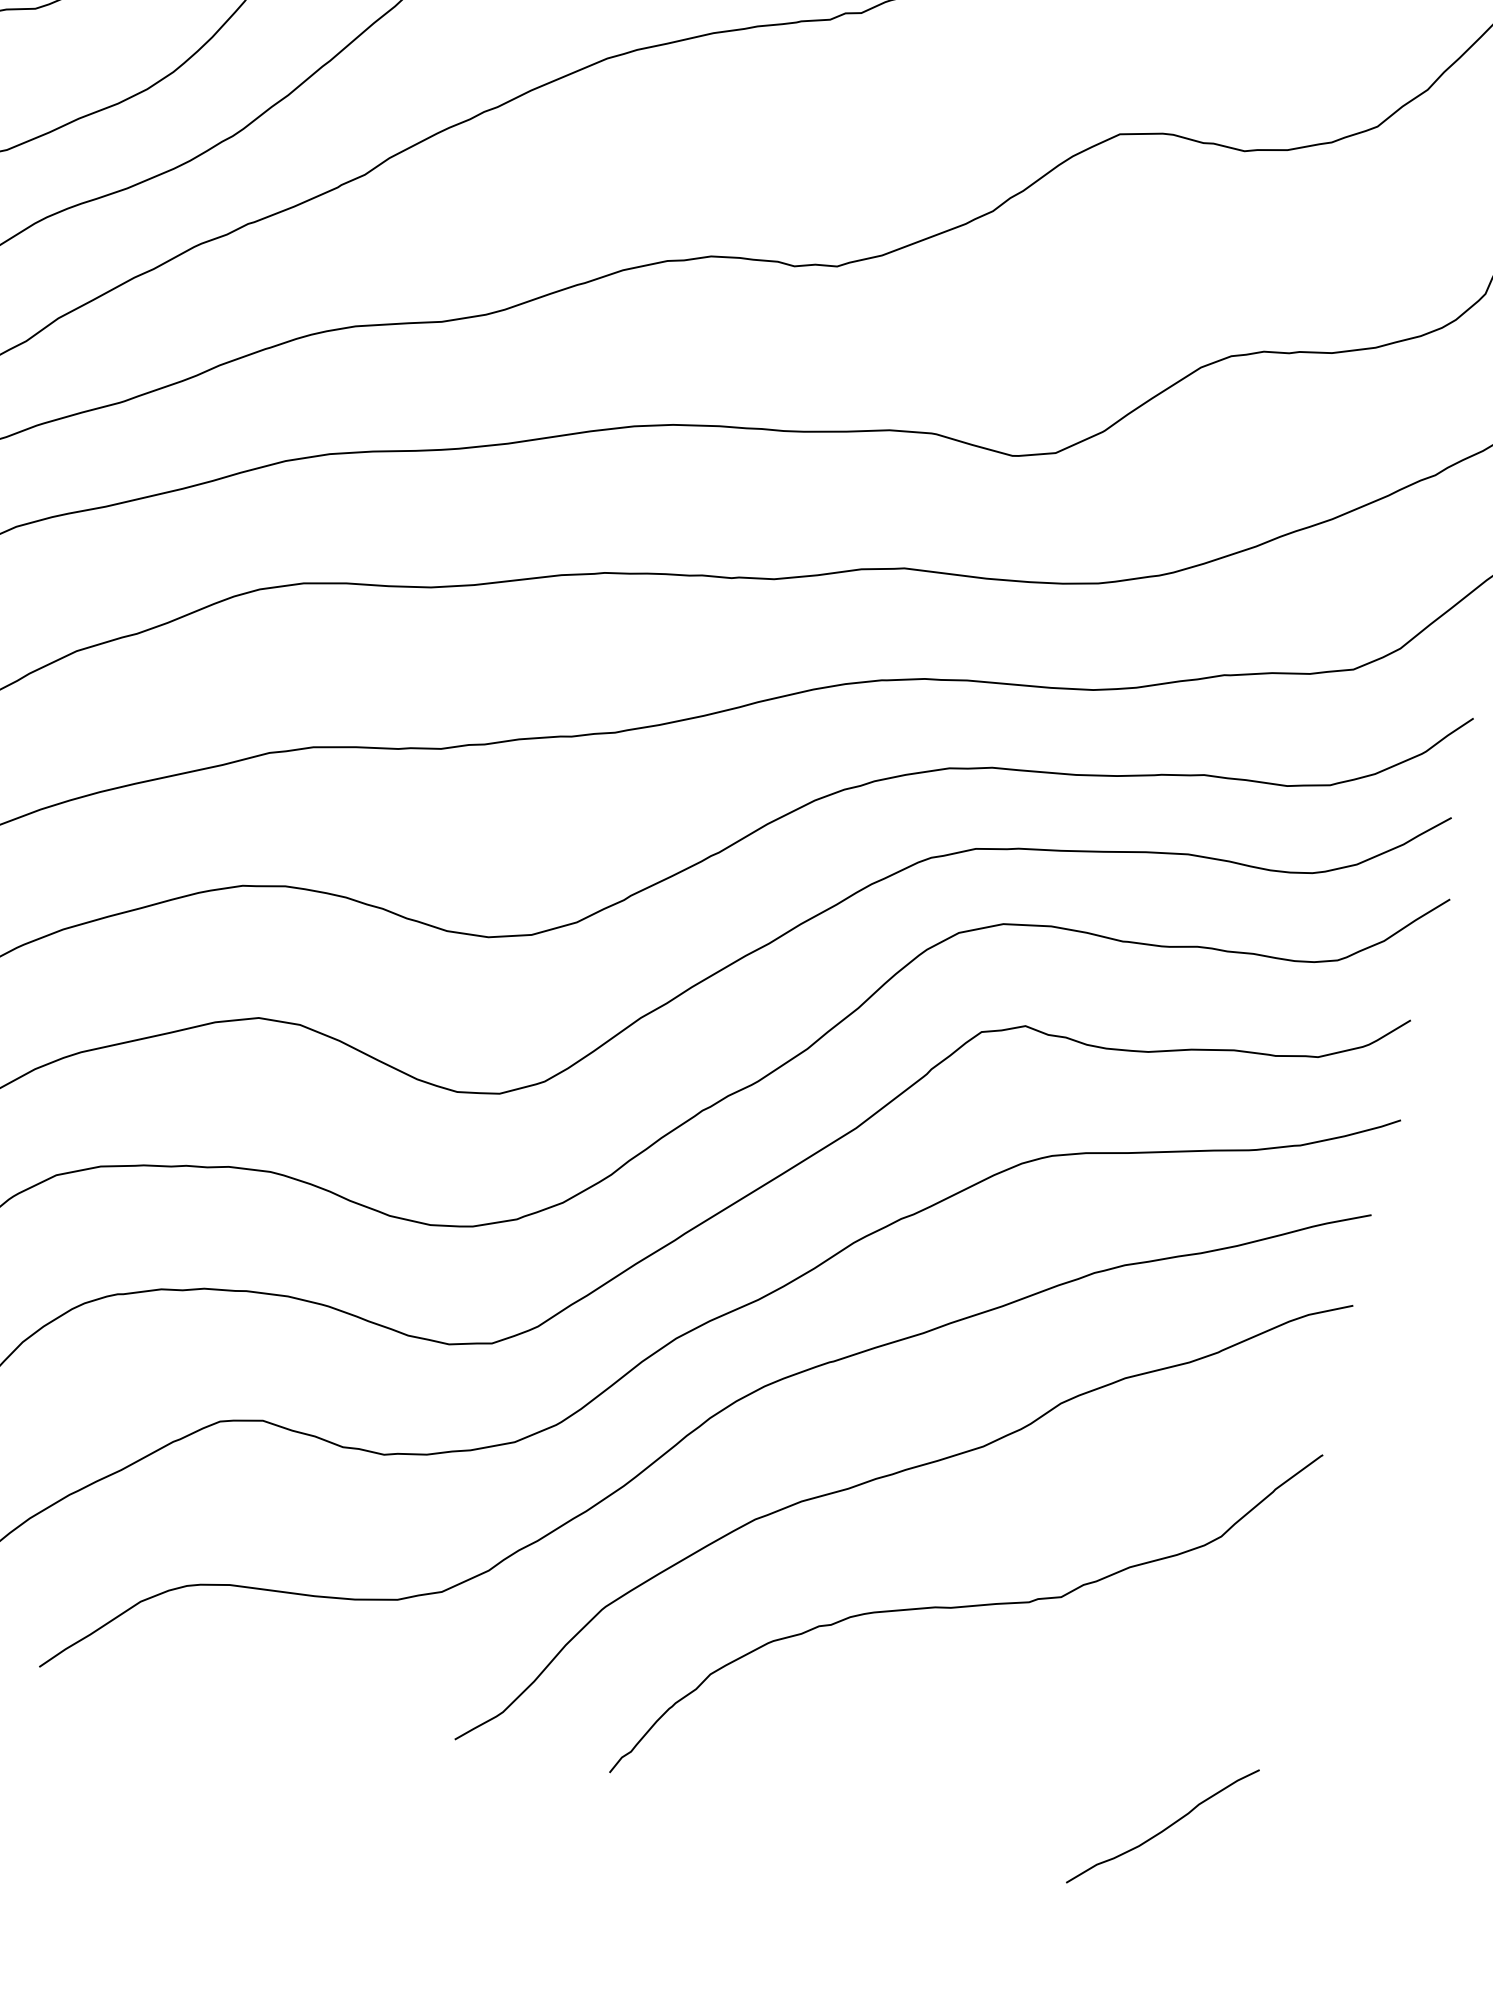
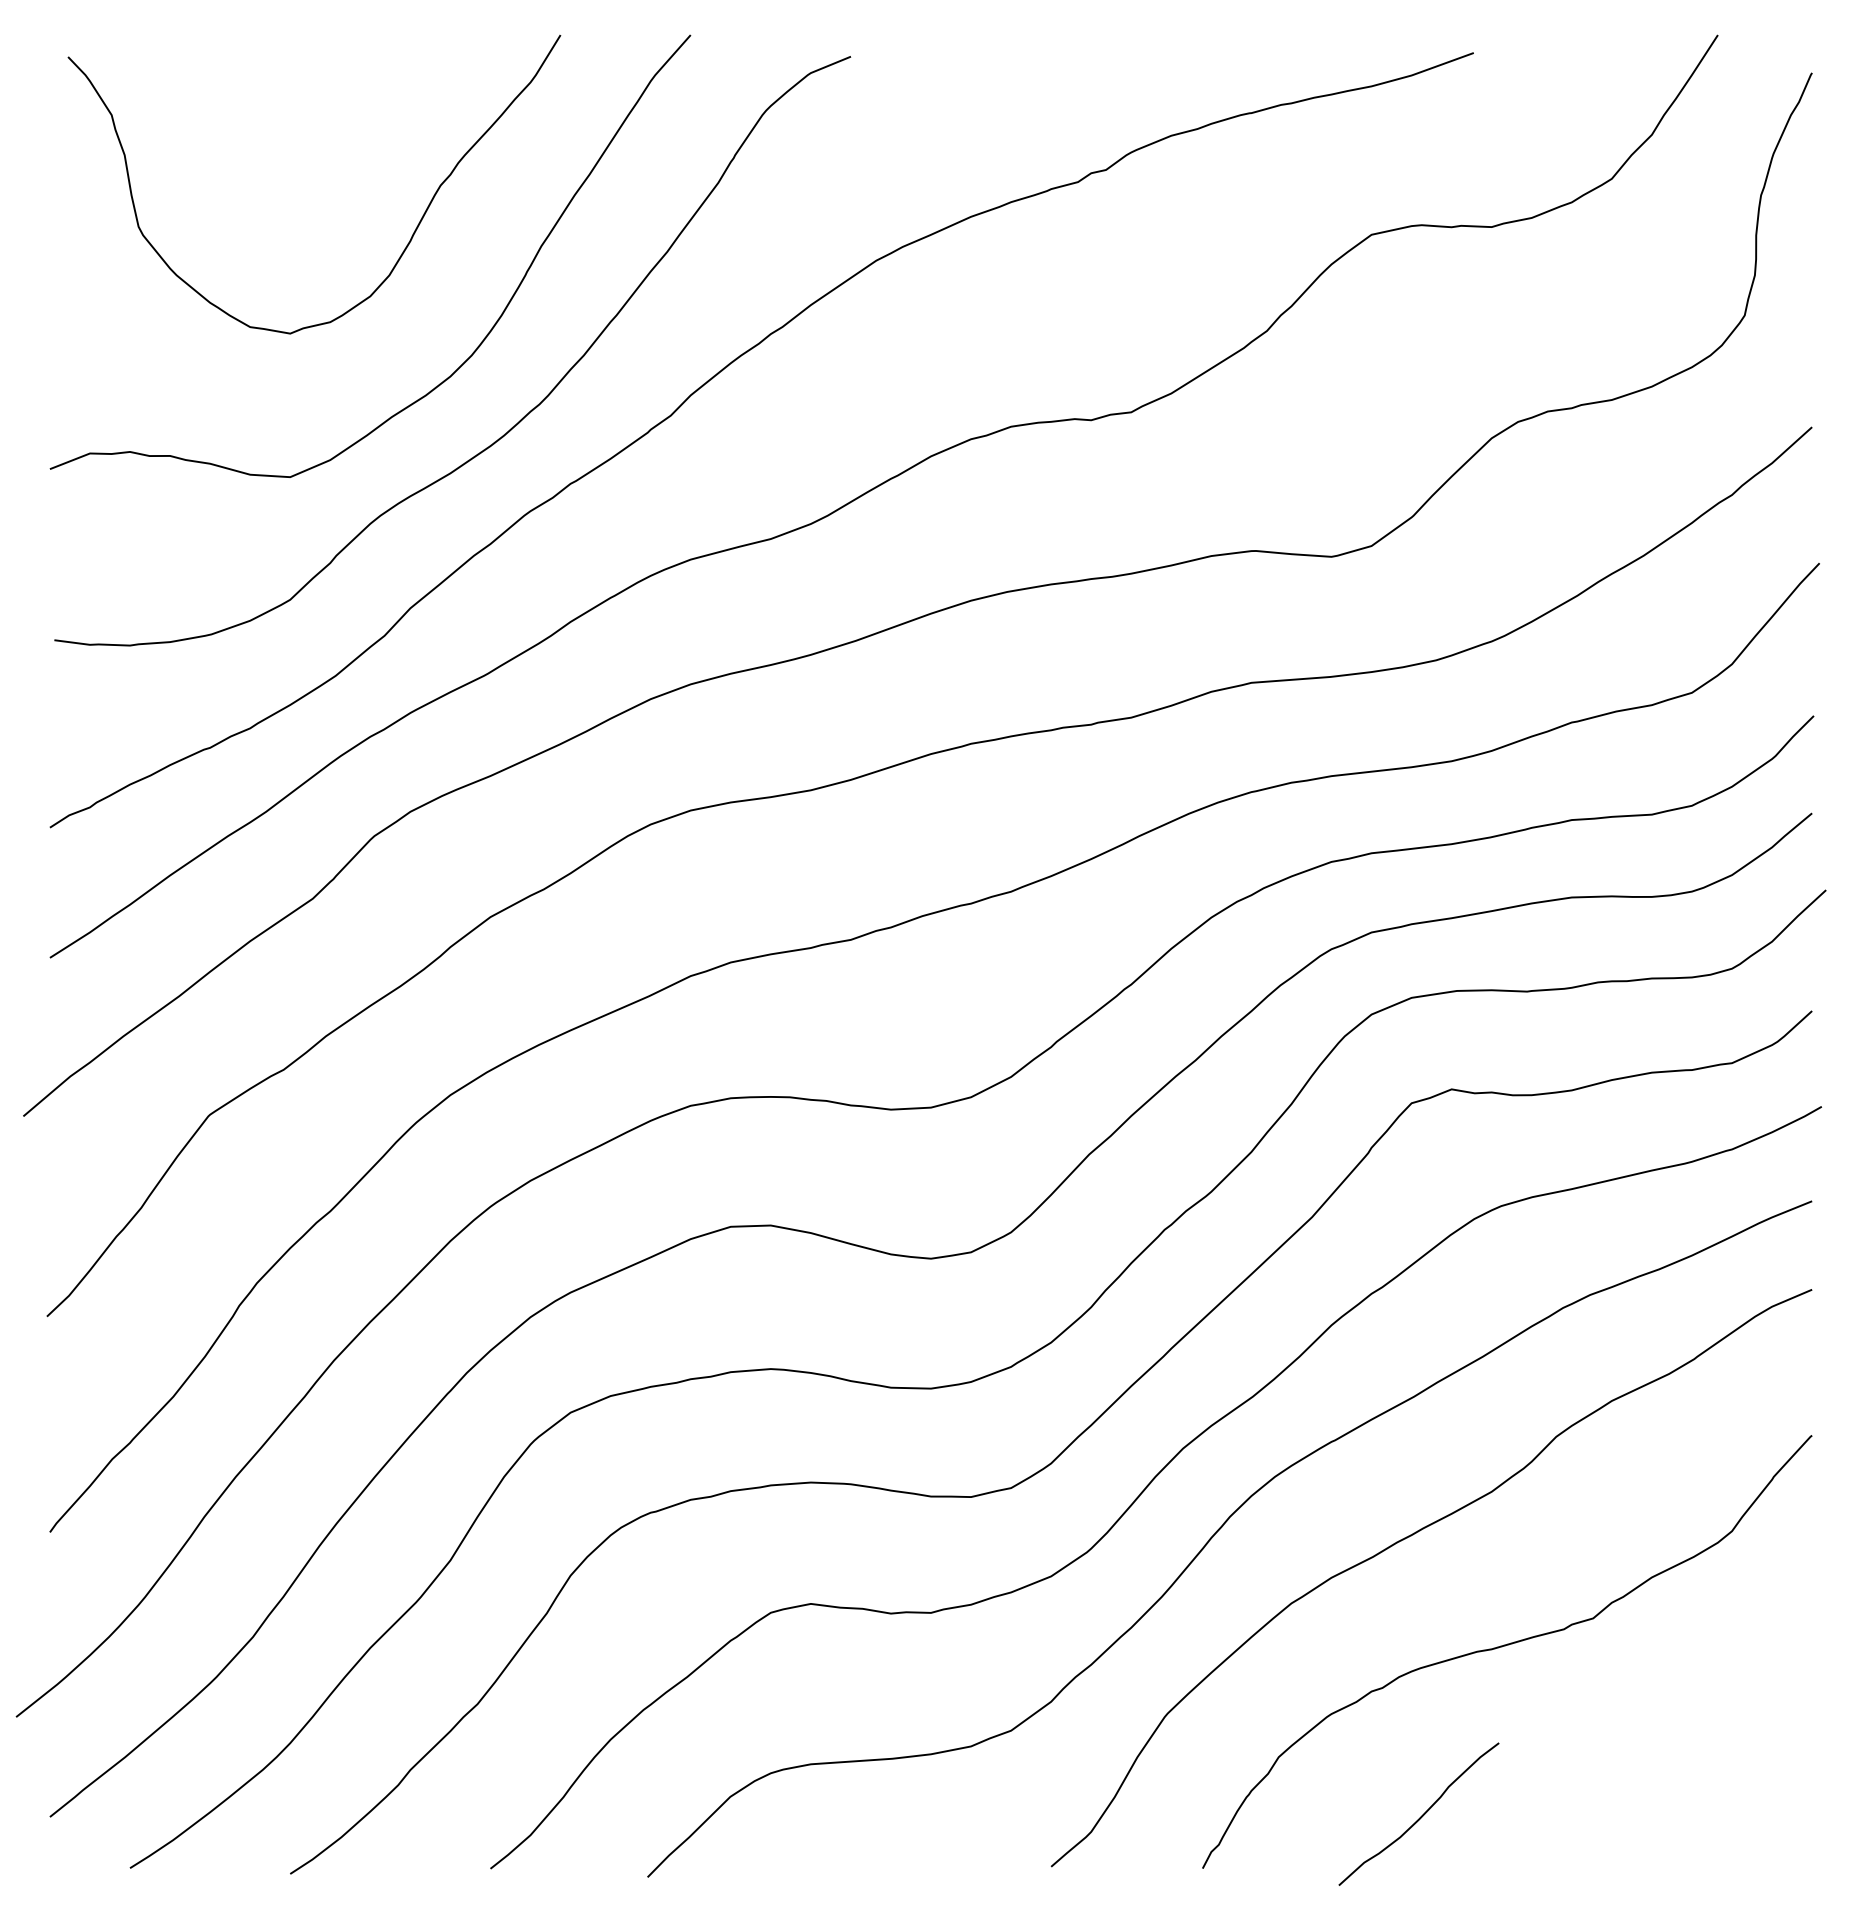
curve: (1165, 1828) -> (1421, 1815), moved

